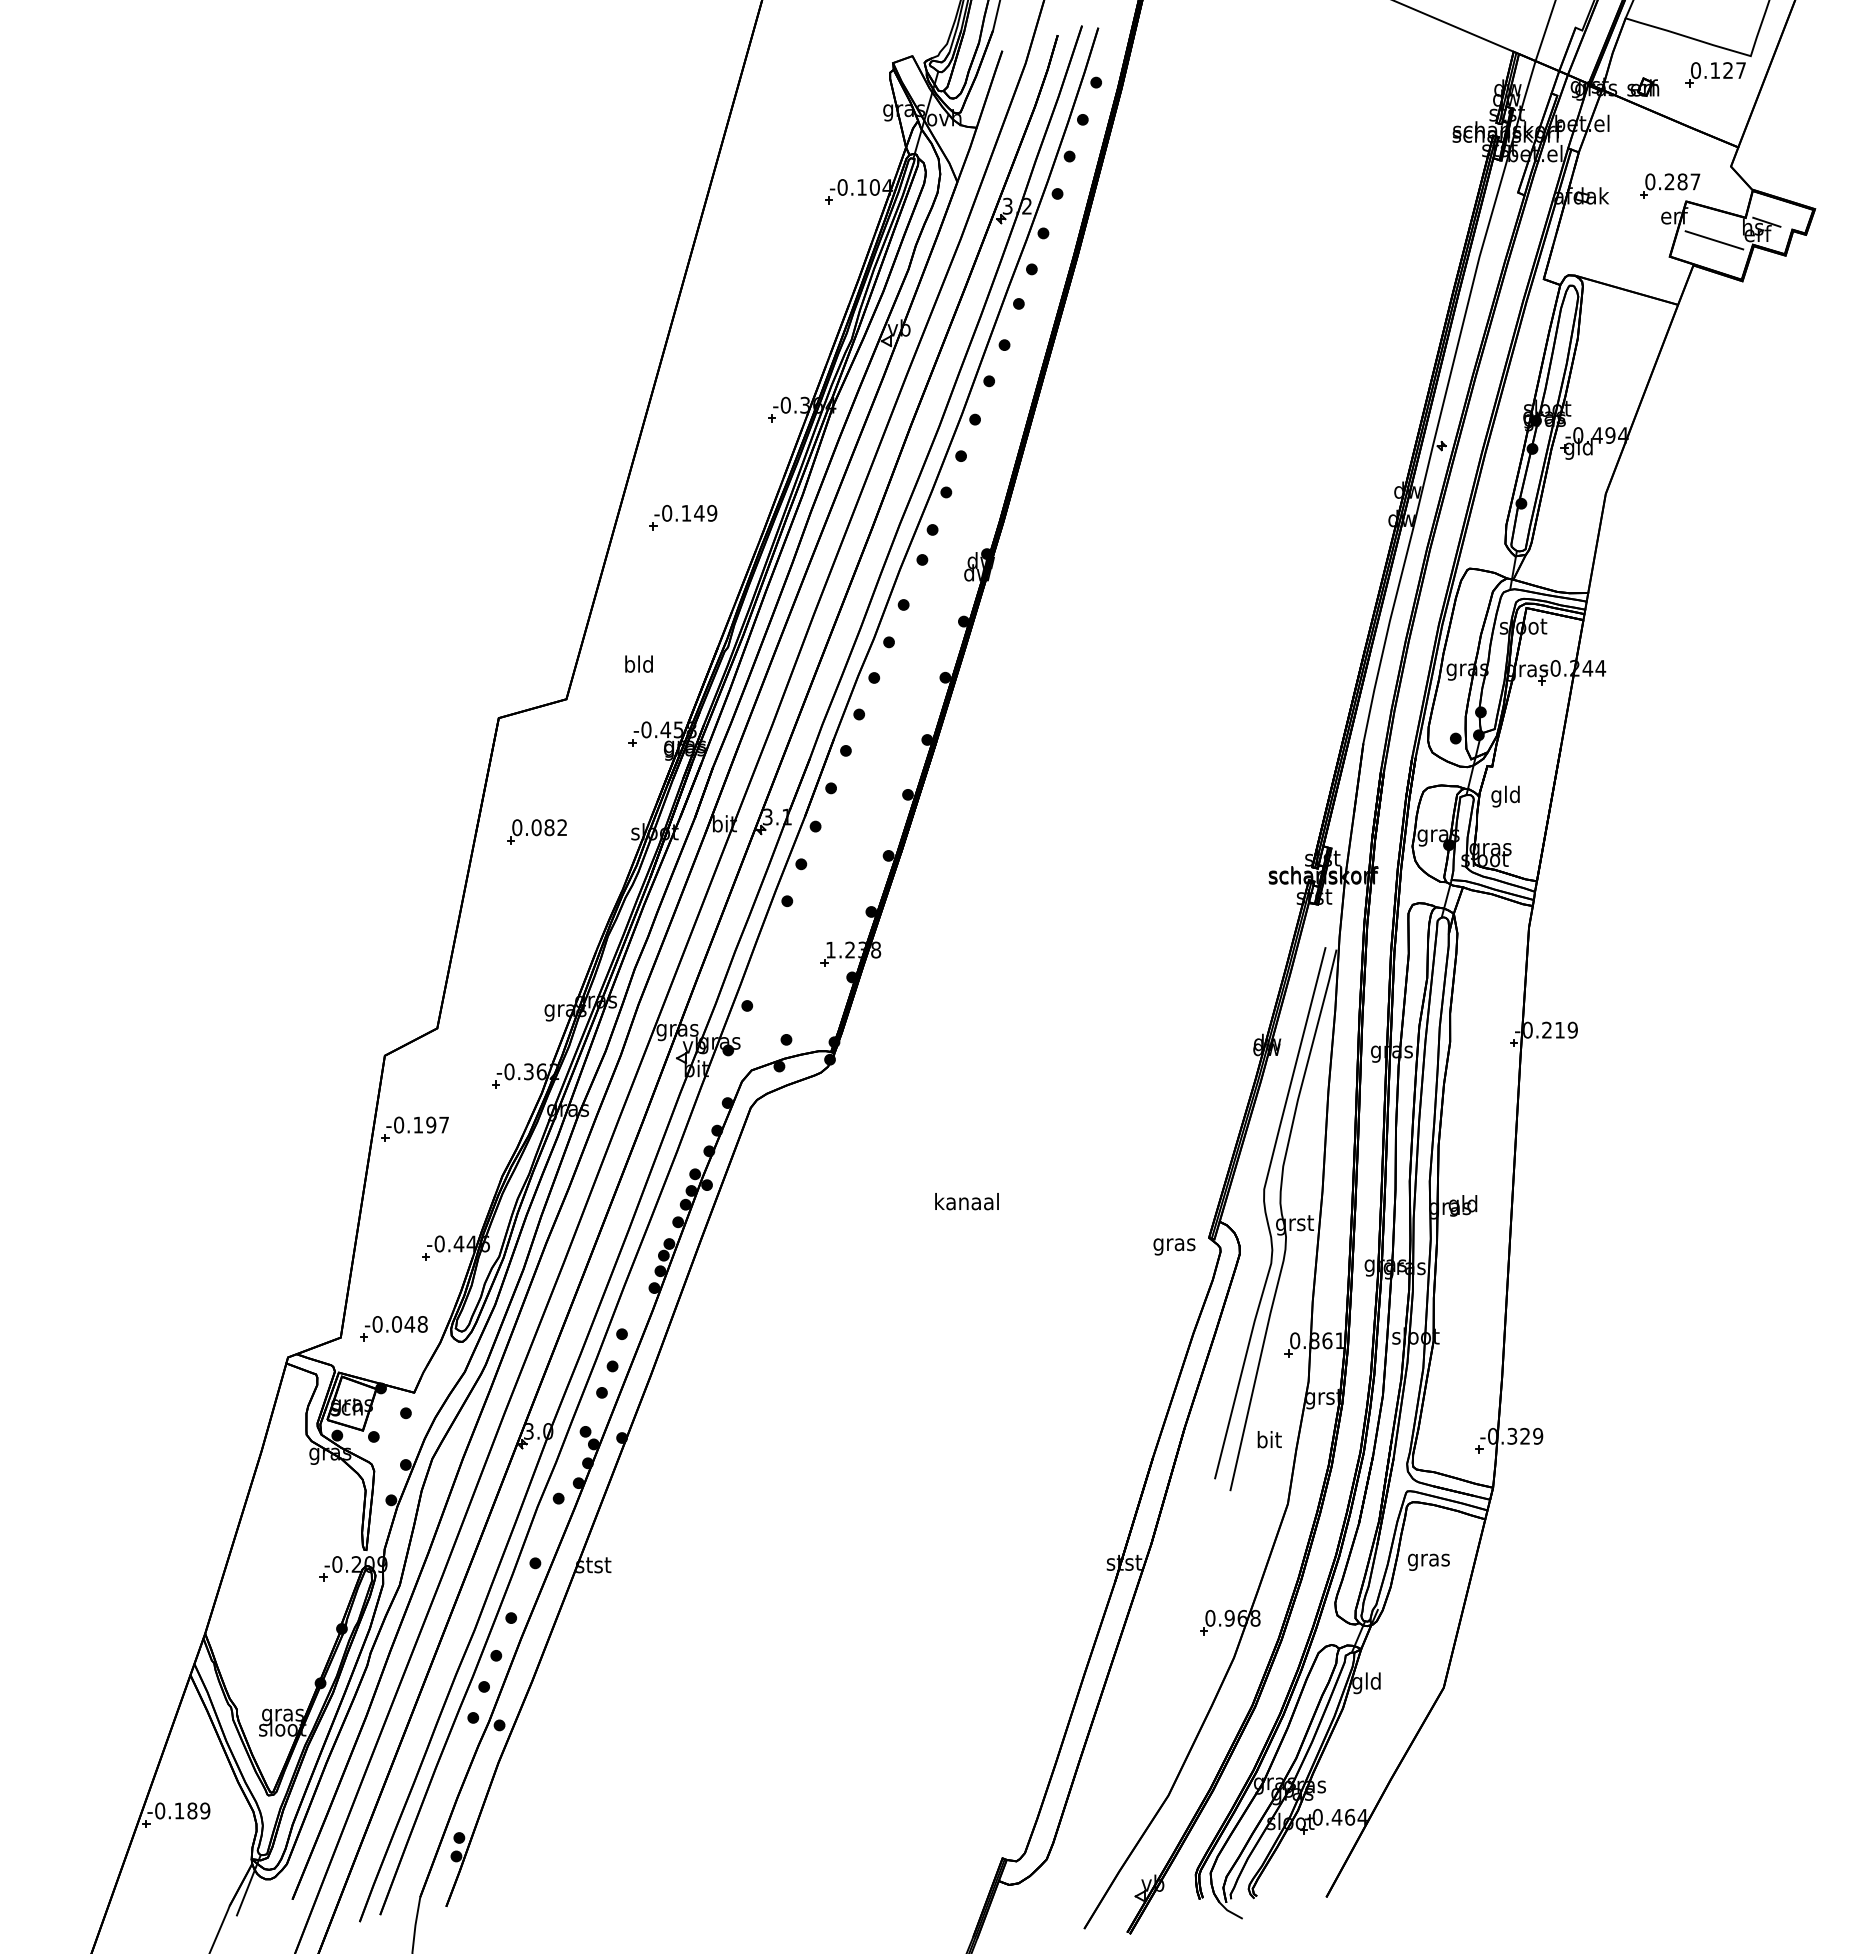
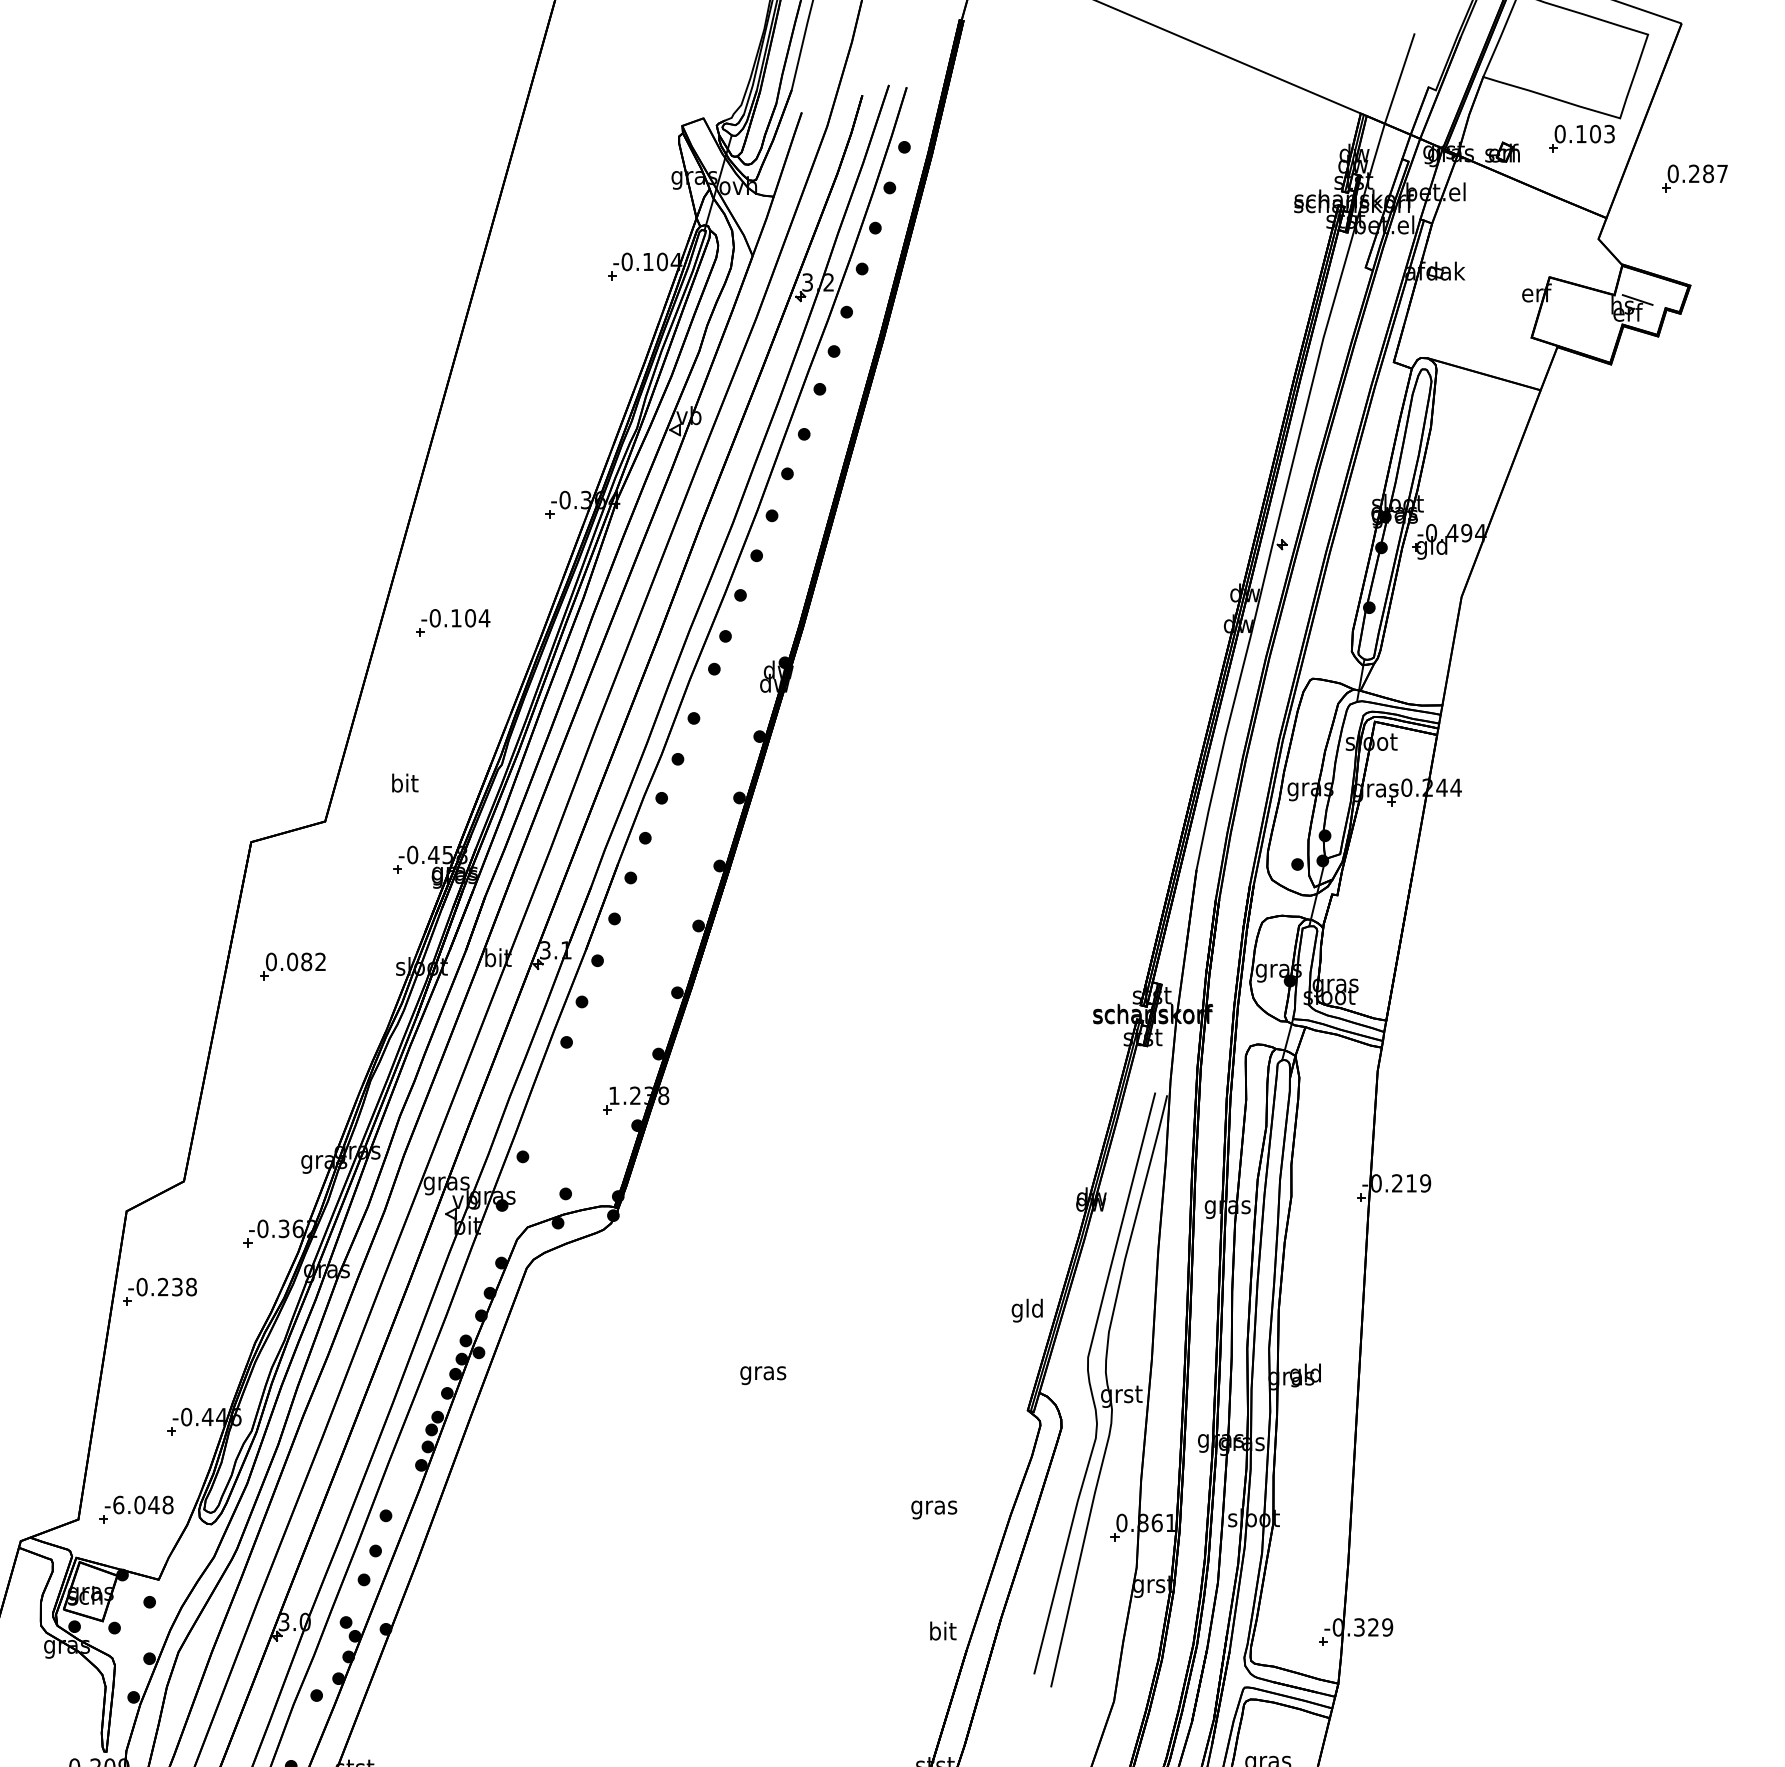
text: (1734, 70) -> (1602, 134), 0.127 -> 0.103
part: (1670, 185) -> (1695, 177), moved
line: (1714, 240) -> (1580, 319), removed
text: (705, 512) -> (477, 617), -0.149 -> -0.104
text: (638, 663) -> (403, 782), bld -> bit
text: (1505, 796) -> (1027, 1310), moved
text: (431, 1124) -> (177, 1286), -0.197 -> -0.238
text: (966, 1203) -> (762, 1372), kanaal -> gras
text: (1174, 1246) -> (934, 1509), moved
text: (377, 1324) -> (118, 1505), -0.048 -> -6.048
text: (1269, 1439) -> (943, 1630), moved

